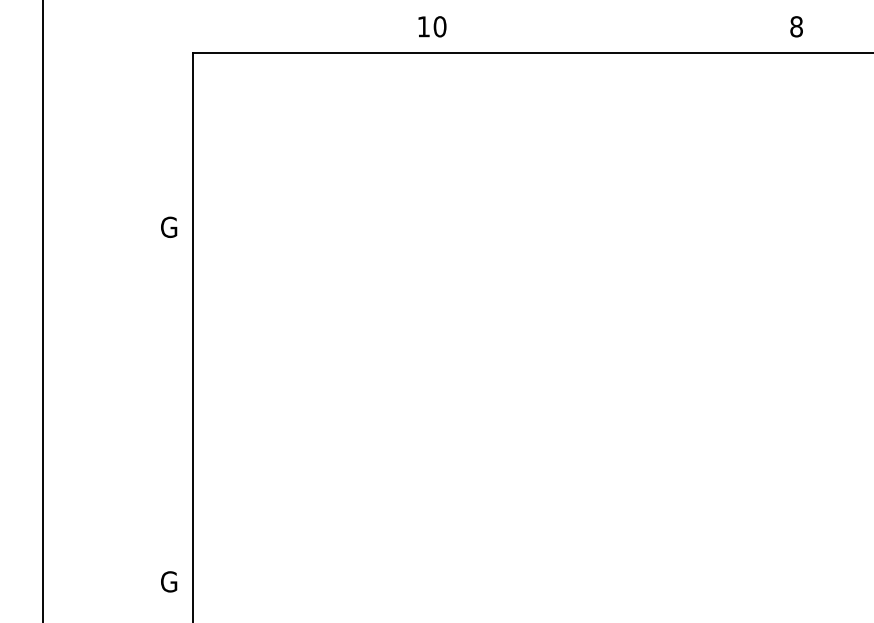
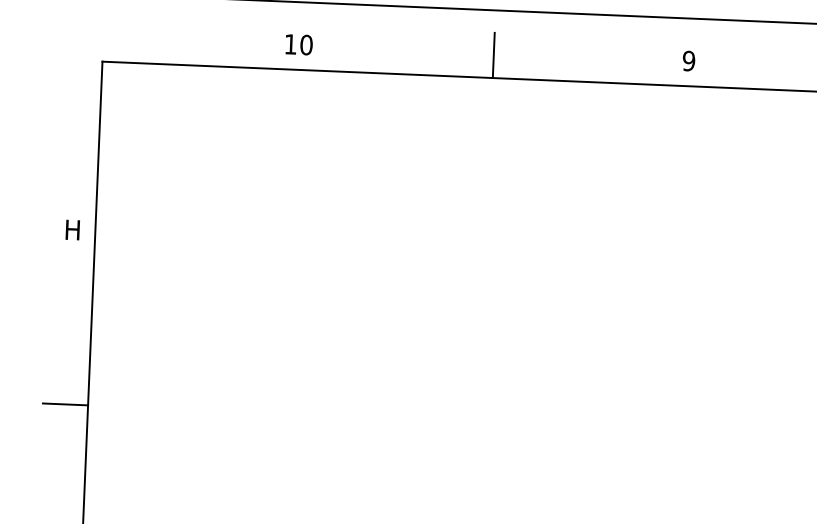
text: (432, 26) -> (299, 44), moved
text: (796, 26) -> (688, 60), 8 -> 9
line: (595, 29) -> (493, 55), added
text: (169, 226) -> (72, 229), G -> H
line: (169, 407) -> (65, 404), added

